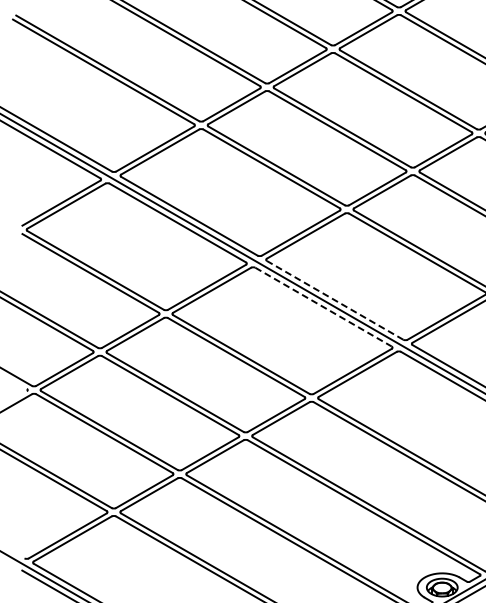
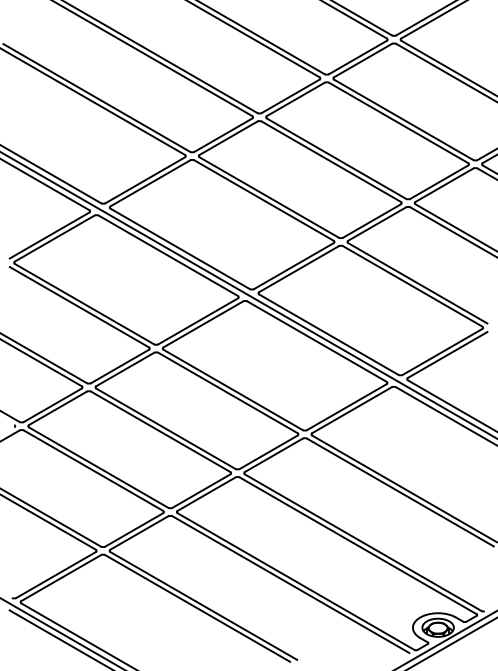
line: (334, 300) -> (328, 334), dashed -> solid
line: (324, 307) -> (317, 341), dashed -> solid

